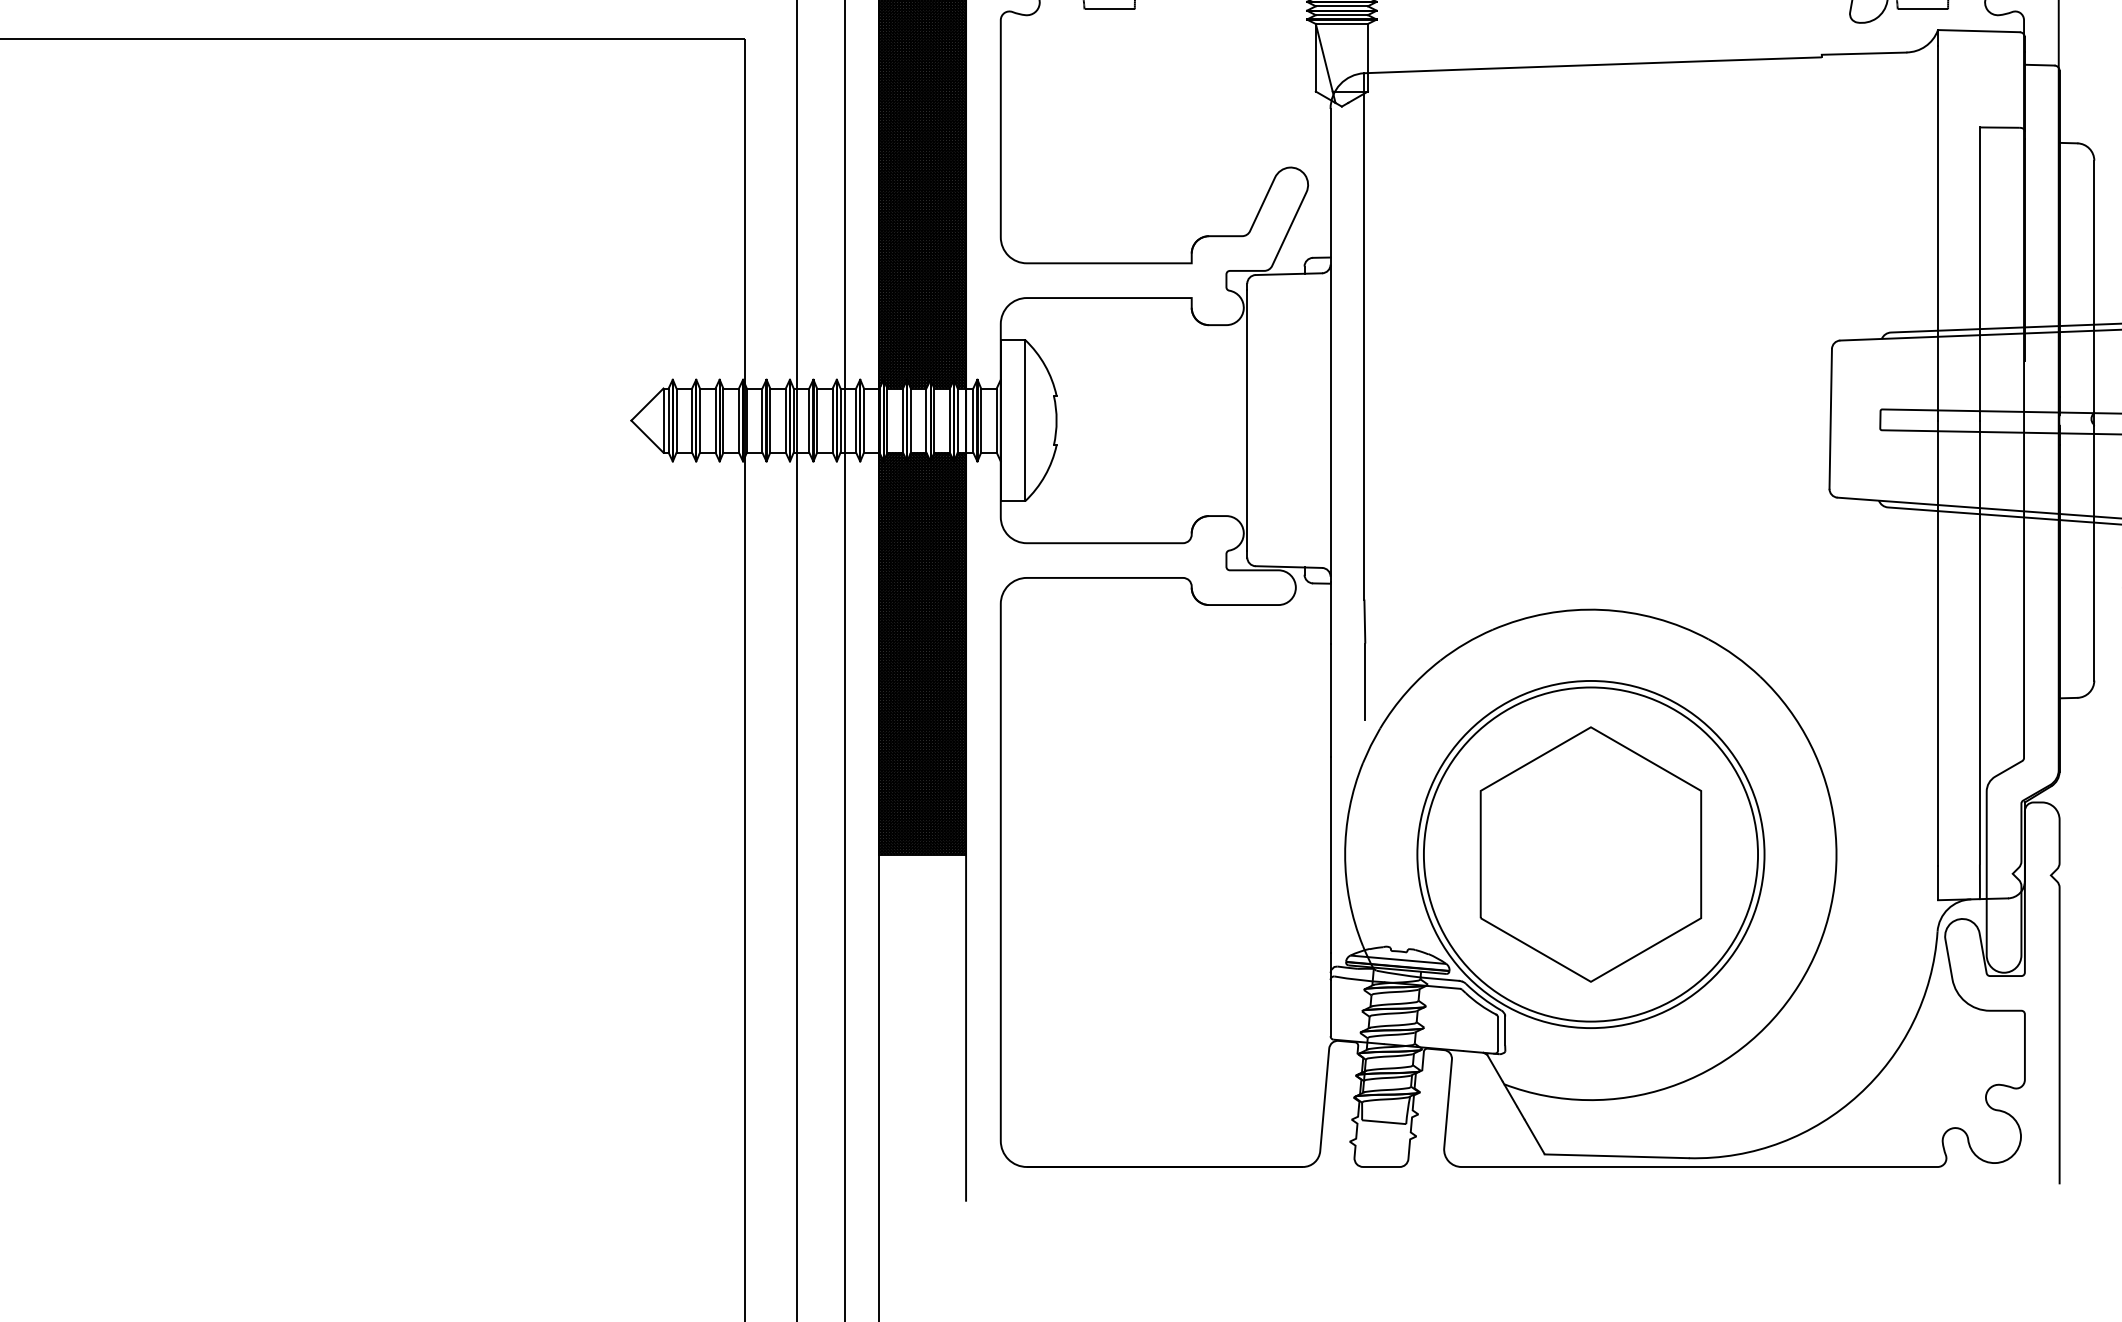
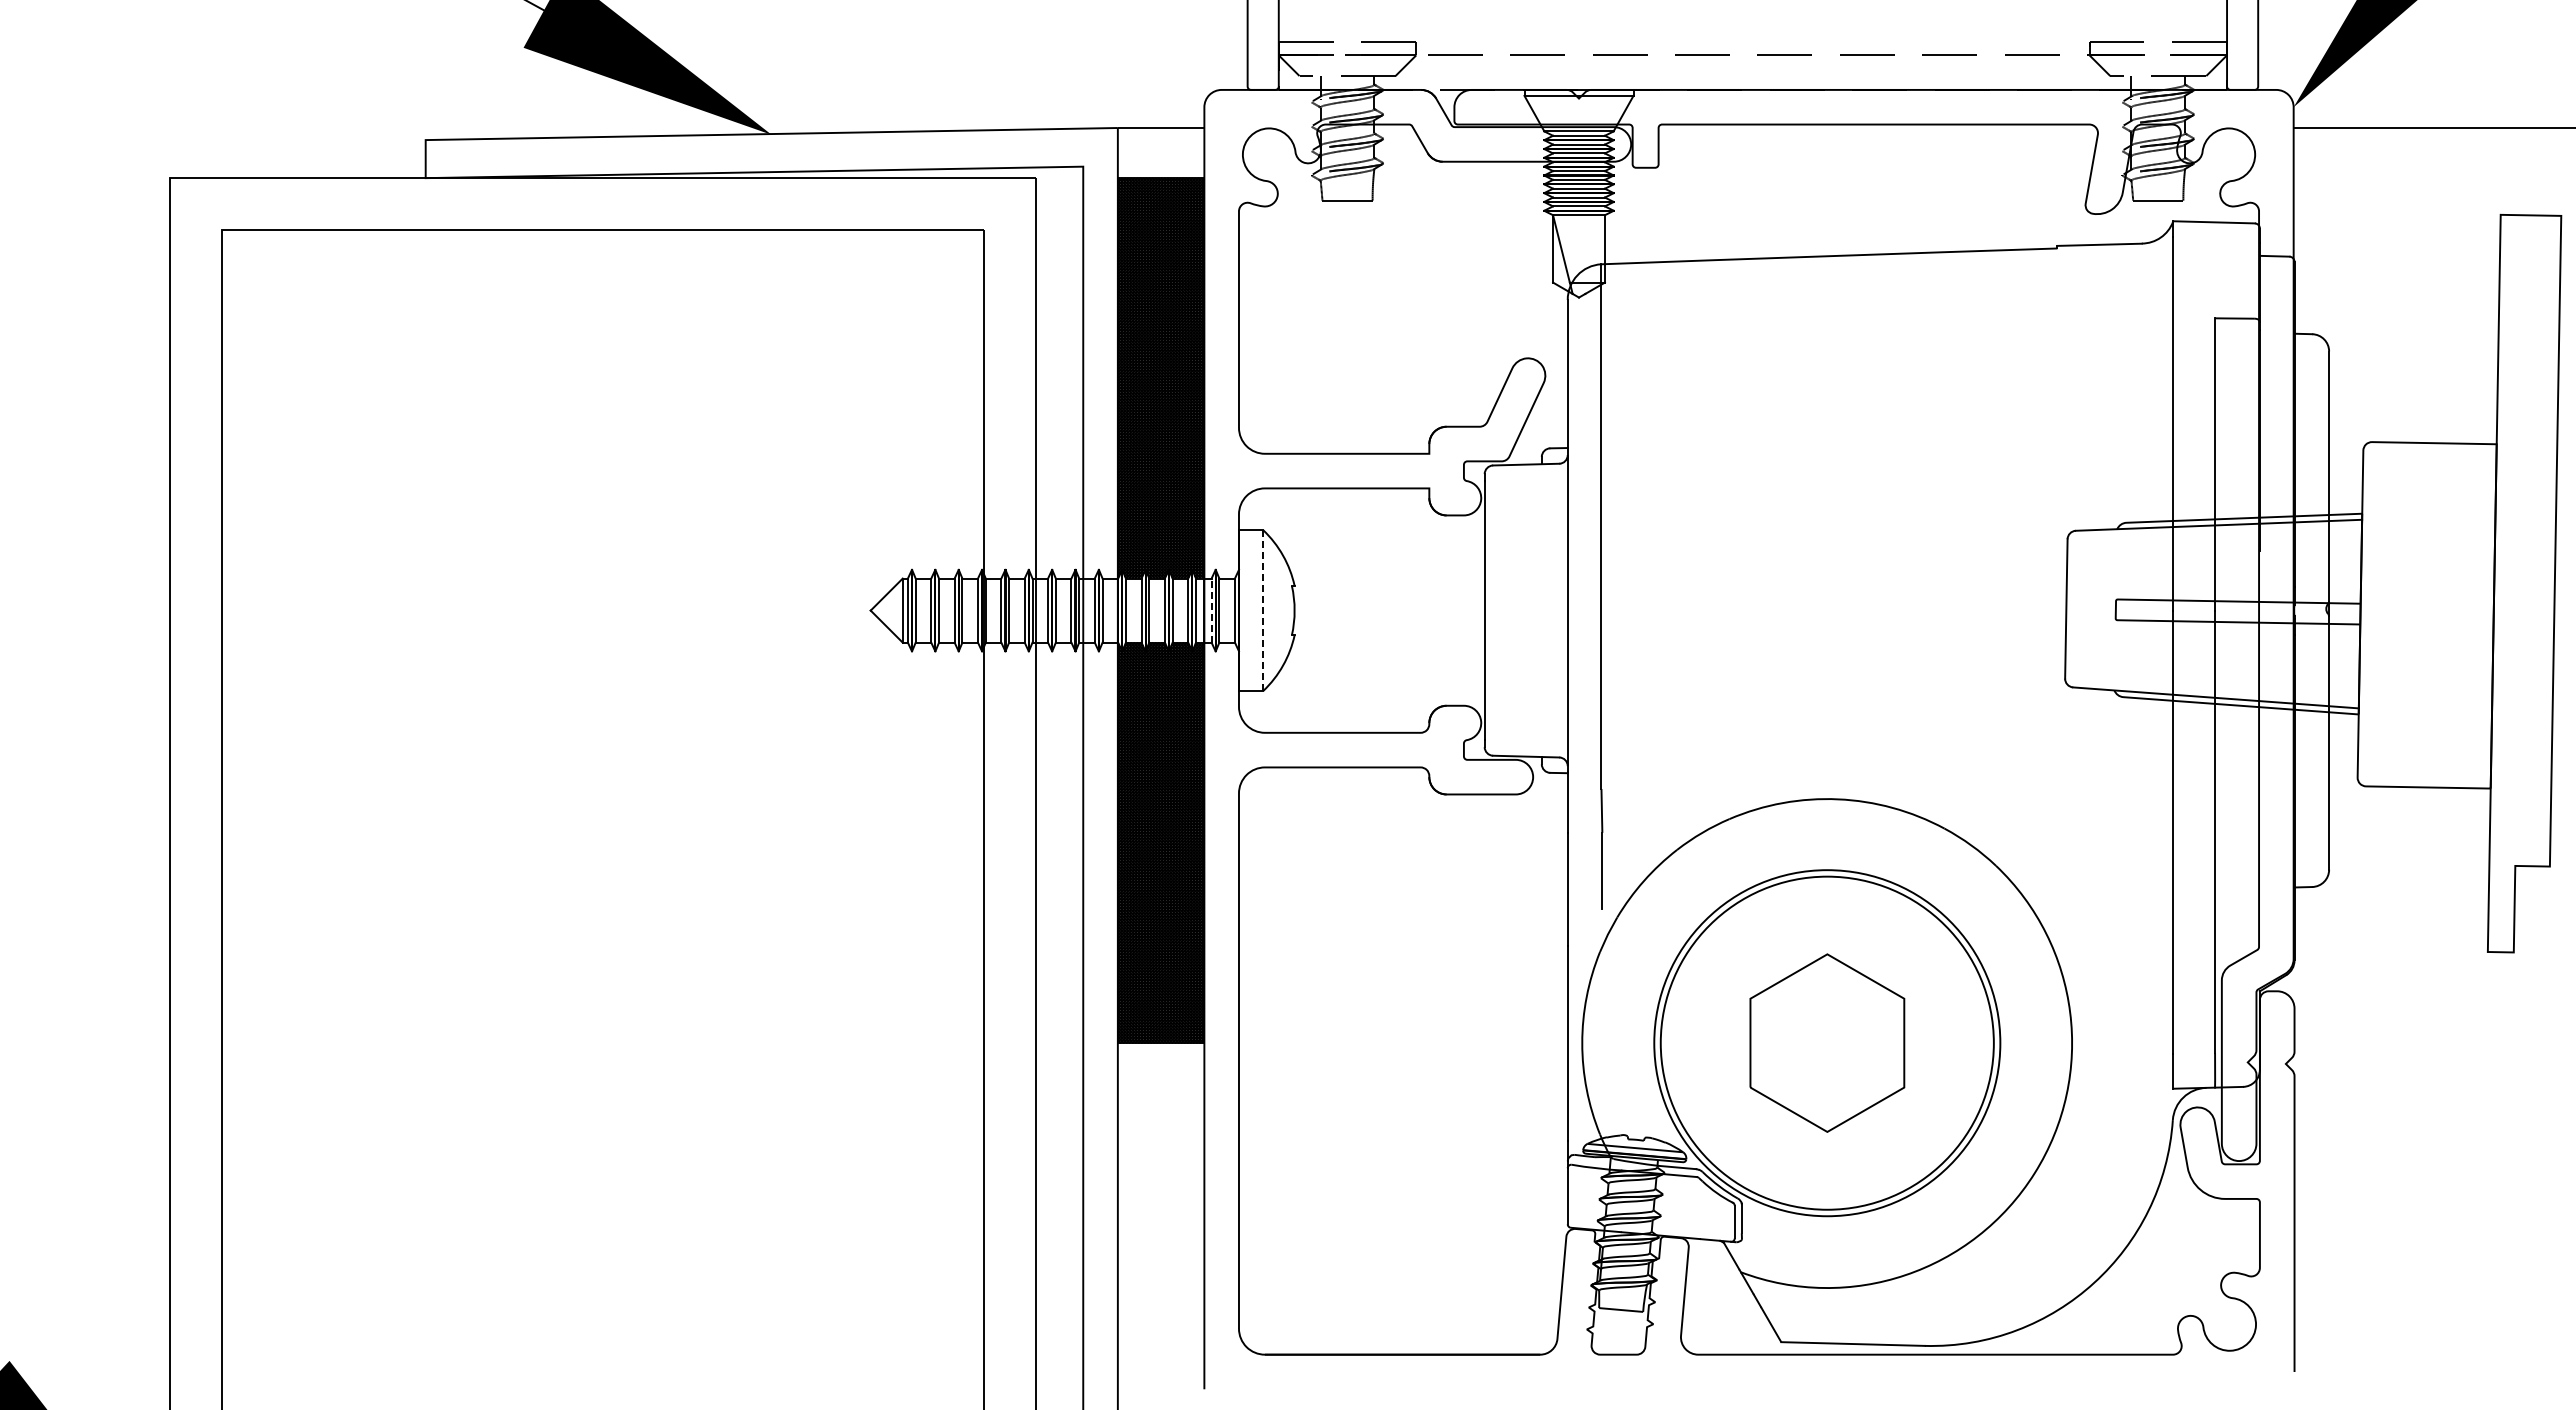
line: (973, 420) -> (1211, 610), solid -> dashed
line: (1025, 420) -> (1263, 610), solid -> dashed
part: (1591, 853) -> (1827, 1042), size x0.7

